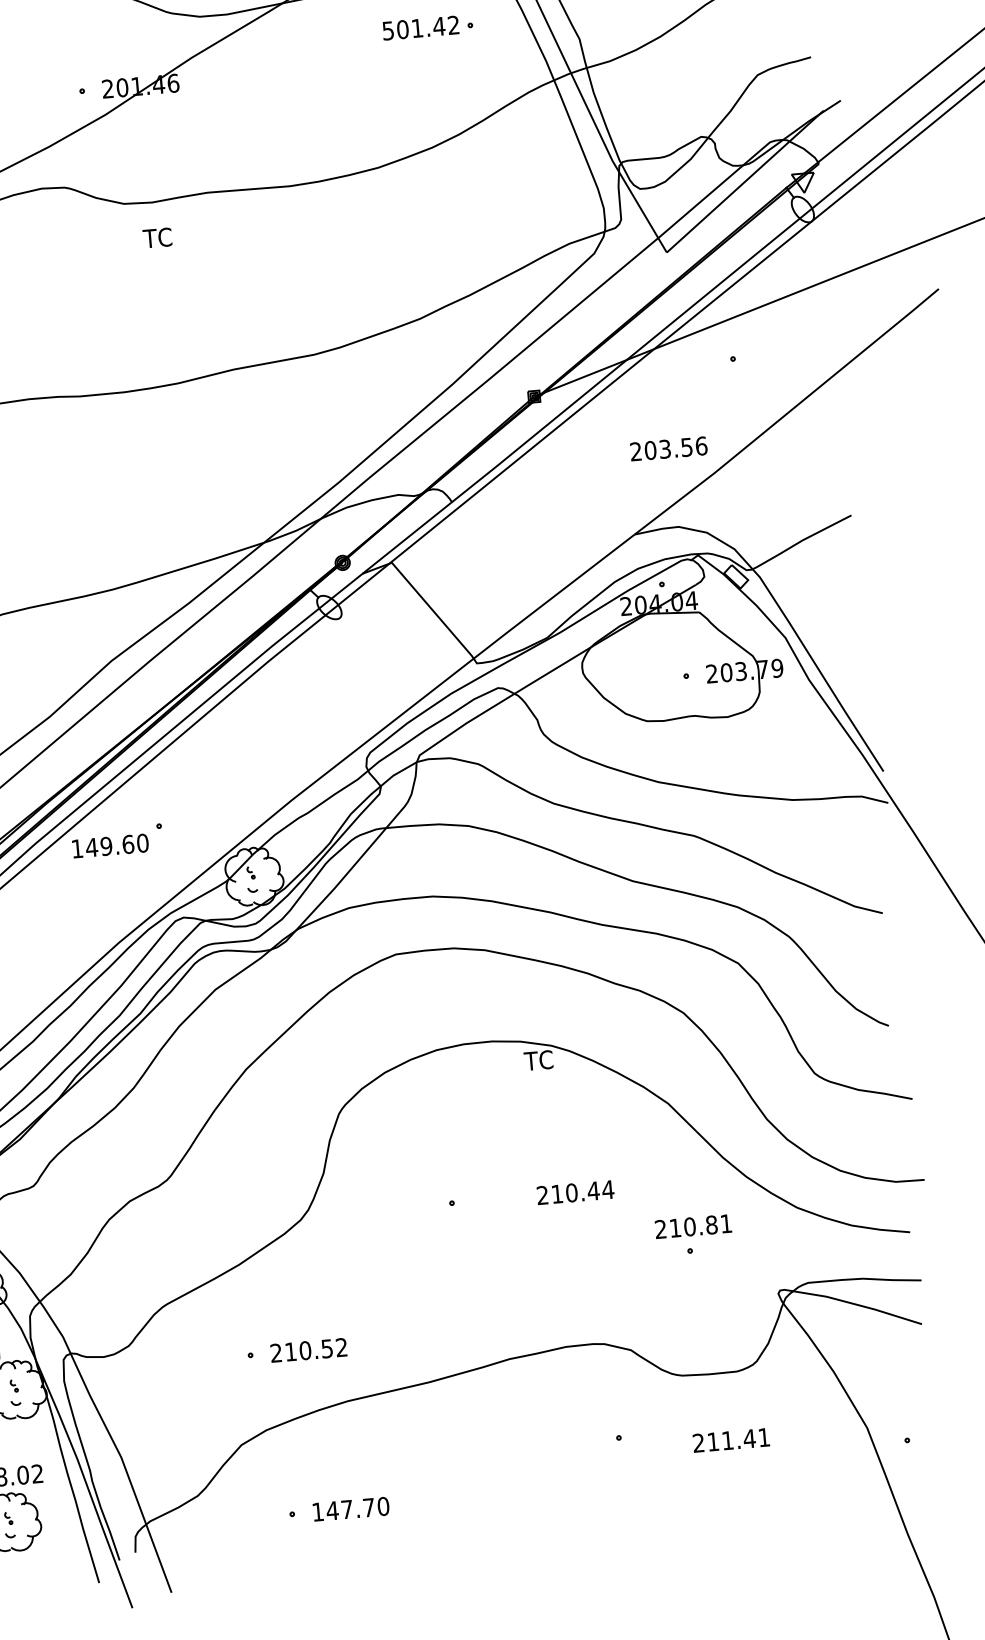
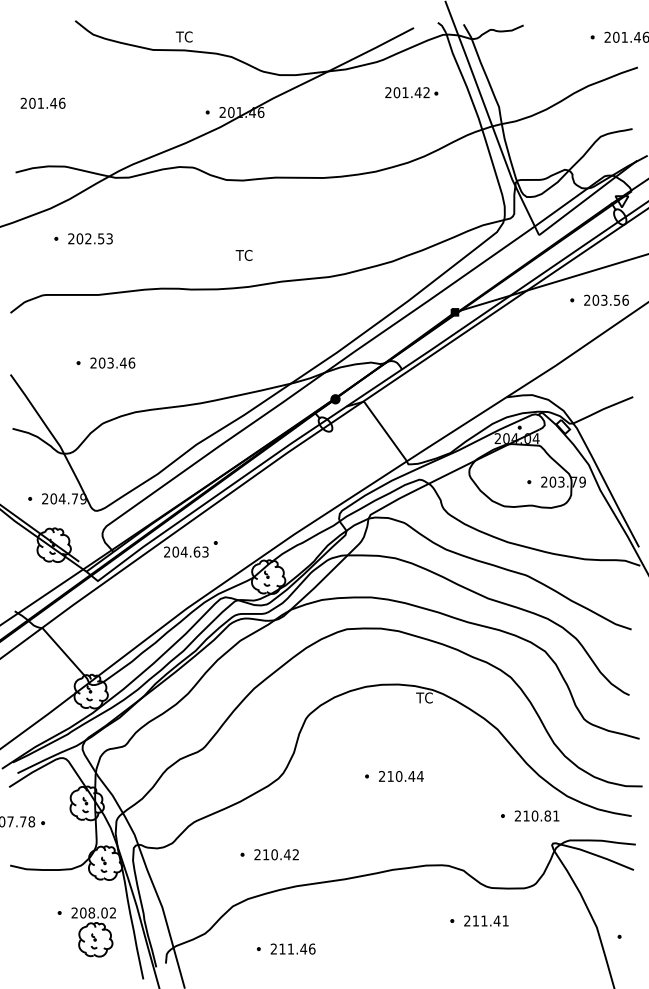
text: (388, 30) -> (388, 92), 501.42 -> 201.42
text: (156, 236) -> (243, 254), moved
text: (668, 447) -> (606, 299), moved
text: (110, 845) -> (186, 551), 149.60 -> 204.63
text: (575, 1192) -> (401, 776), moved
text: (692, 1225) -> (536, 815), moved
text: (325, 1348) -> (286, 854), 210.52 -> 210.42
text: (731, 1439) -> (486, 920), moved
text: (349, 1508) -> (292, 948), 147.70 -> 211.46

